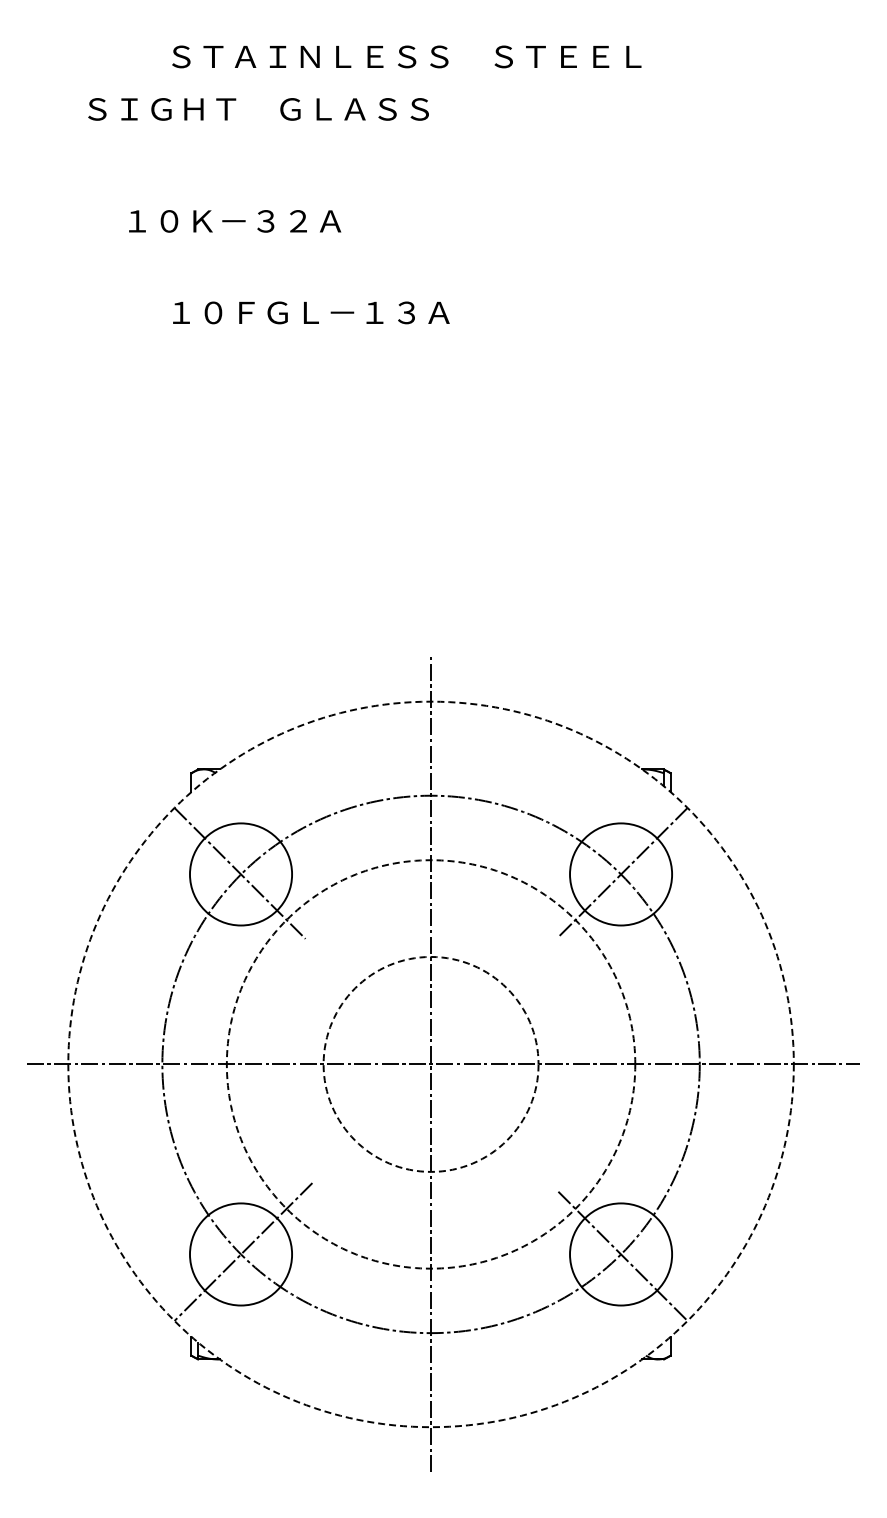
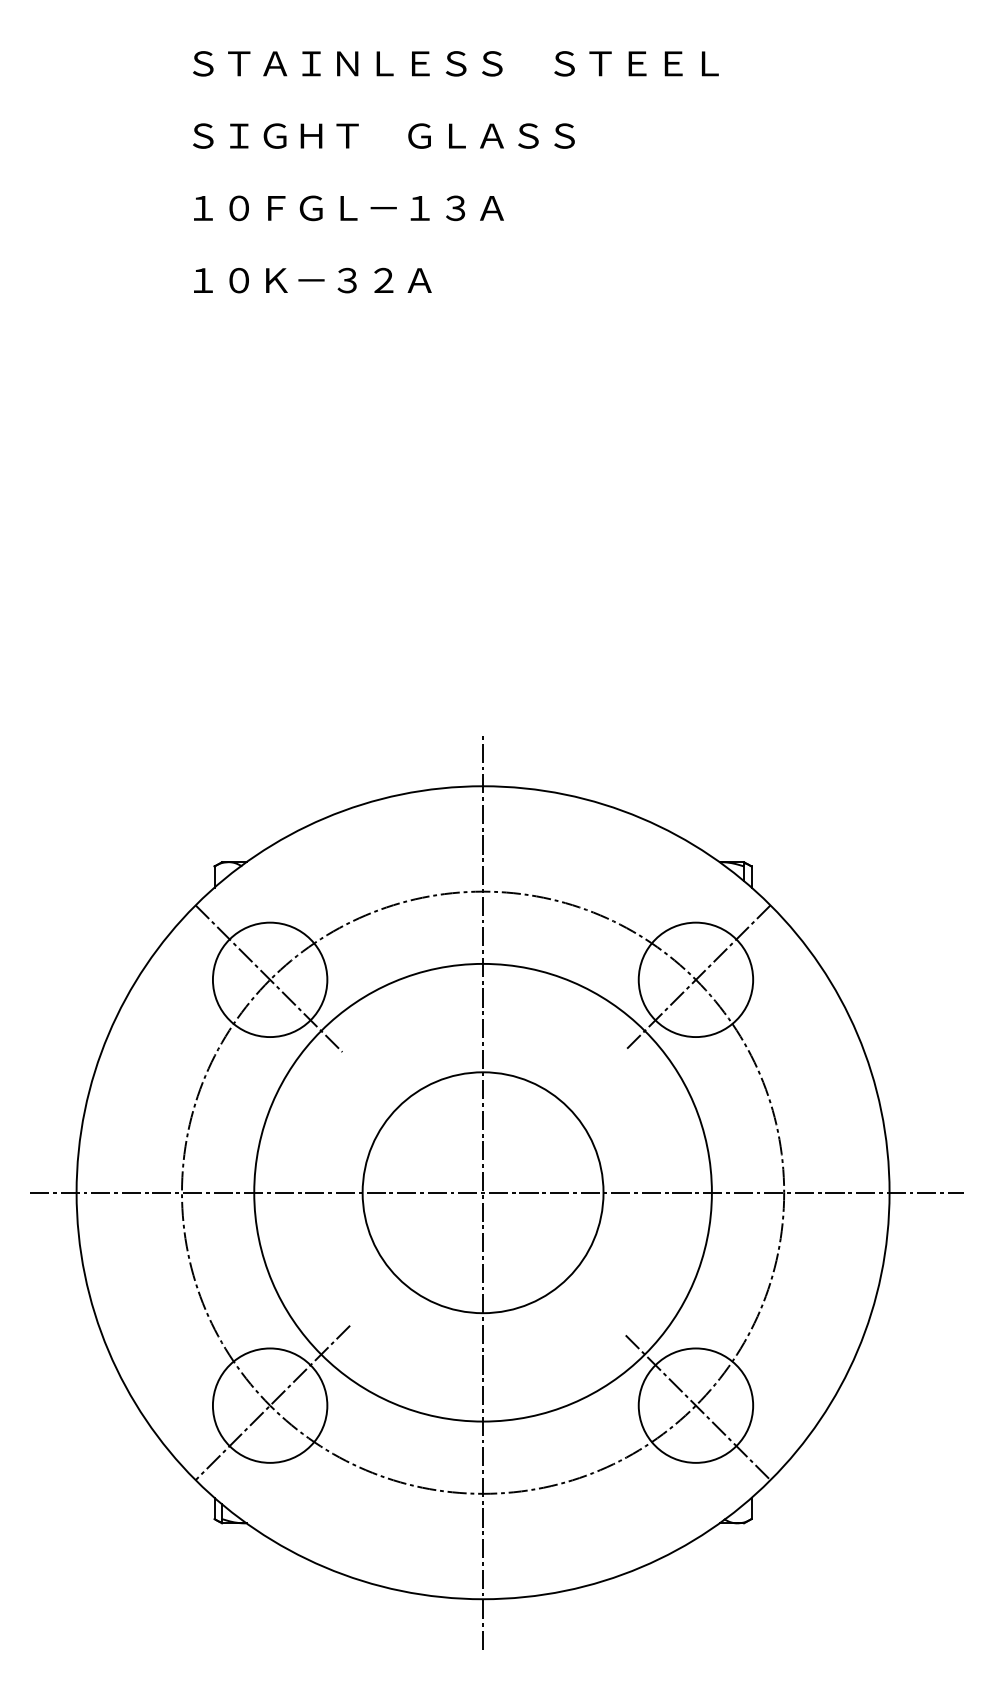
text: (258, 109) -> (383, 136), moved
text: (235, 221) -> (313, 280), moved
text: (311, 312) -> (349, 207), moved
circle: (430, 1063) -> (482, 1191), dashed -> solid
circle: (430, 1064) -> (482, 1192), dashed -> solid
circle: (430, 1064) -> (482, 1192), dashed -> solid

